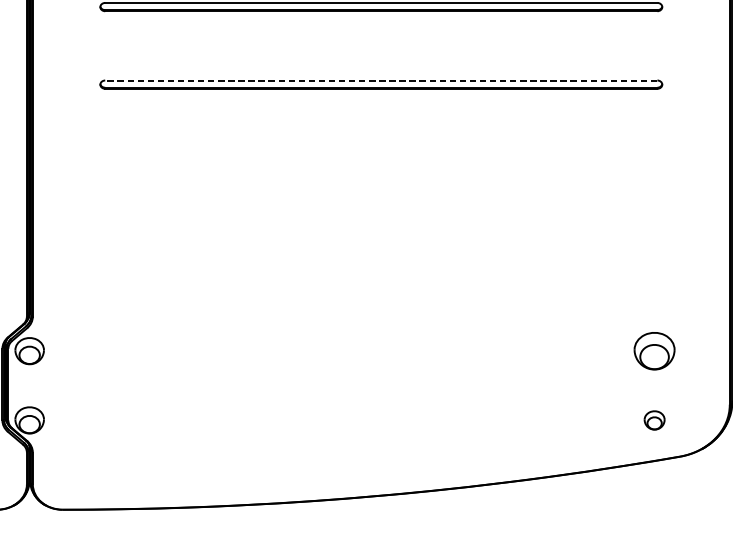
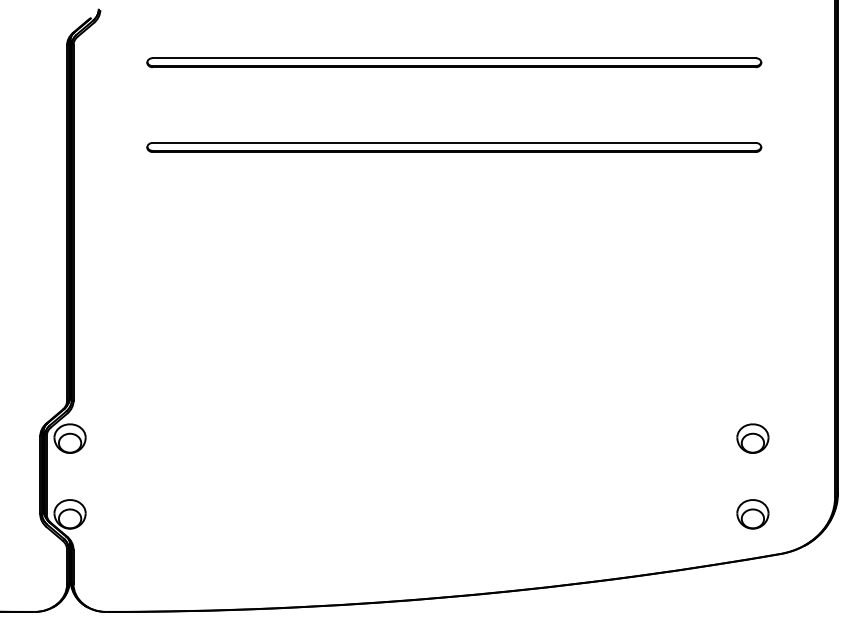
line: (381, 80) -> (454, 142), dashed -> solid
part: (654, 350) -> (752, 438), size x0.71
part: (654, 420) -> (752, 514), size x1.43

